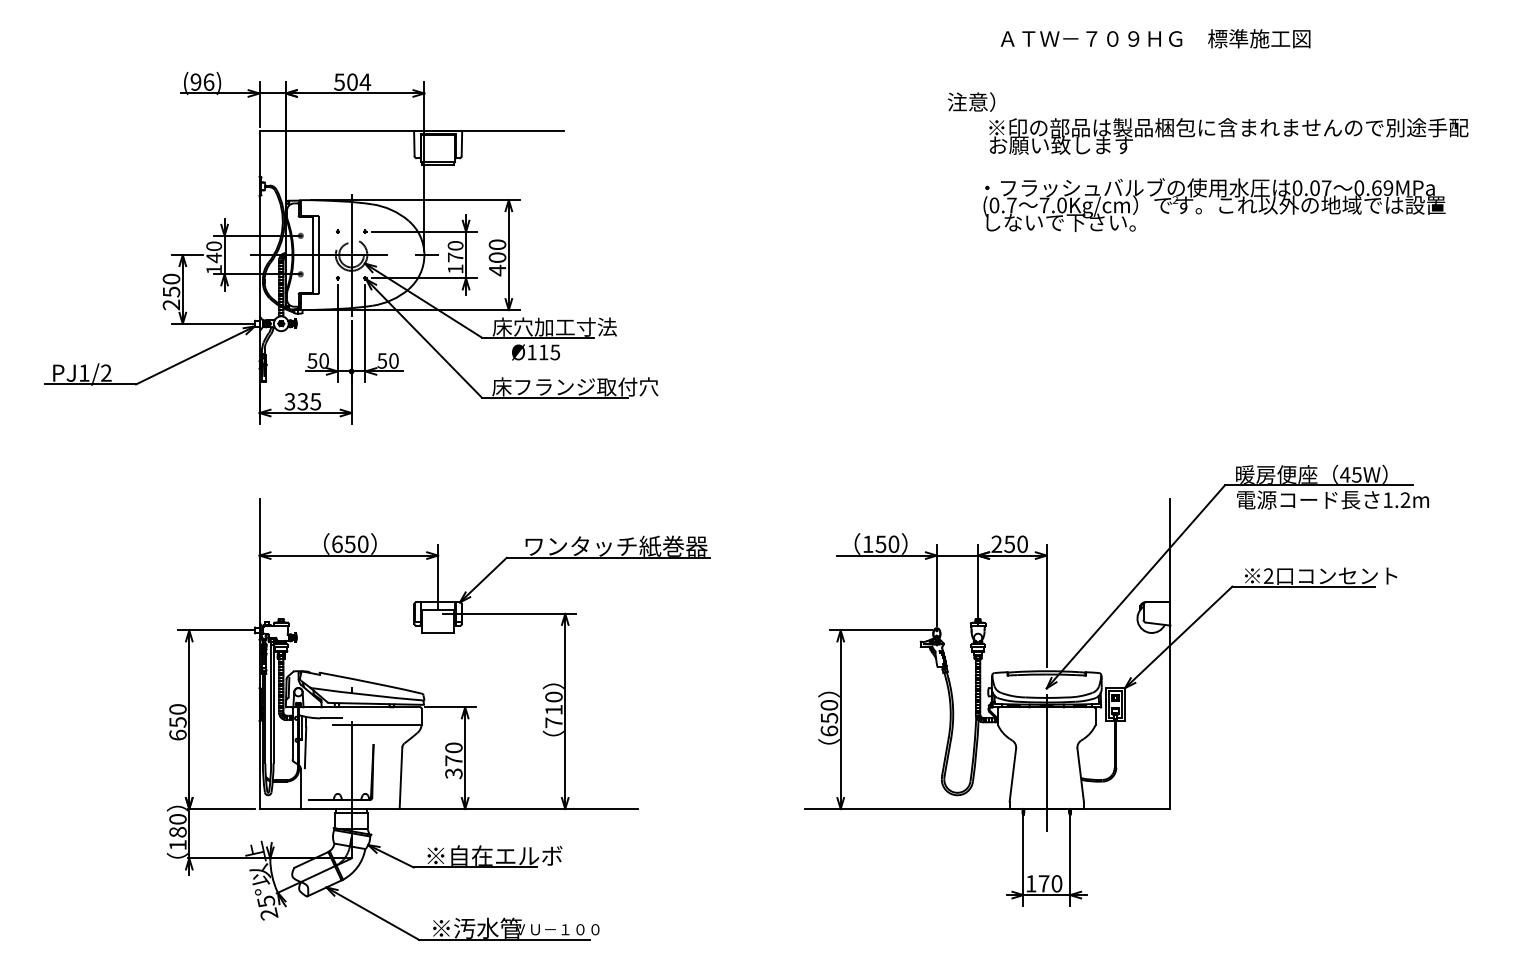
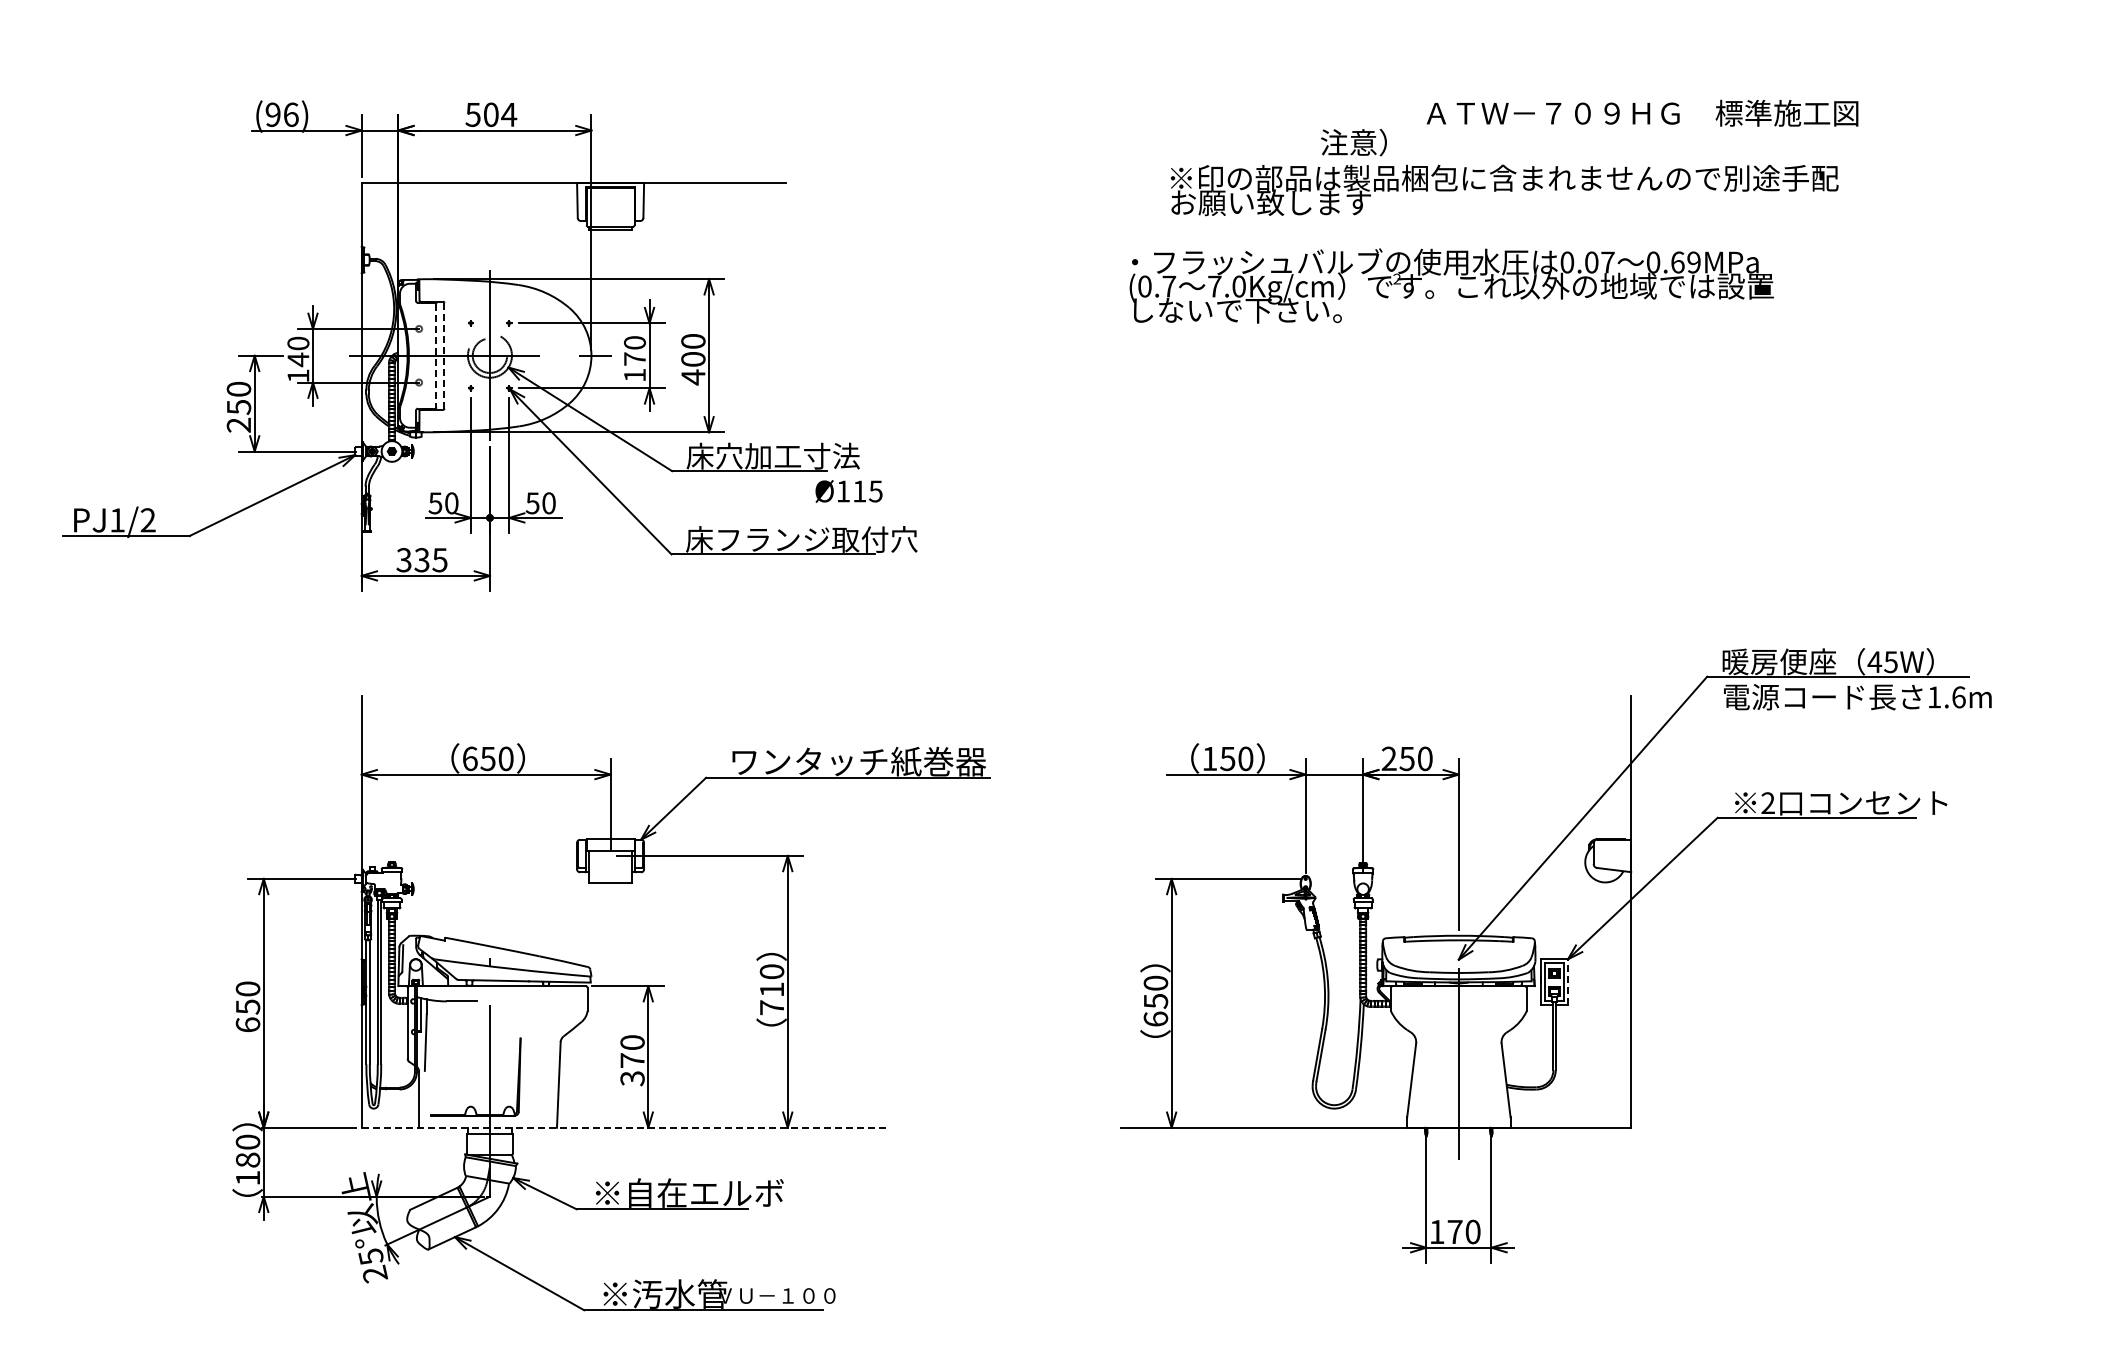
text: (1155, 38) -> (1642, 112), moved
text: (1228, 136) -> (1504, 190), moved
text: (1214, 204) -> (1451, 285), moved
line: (313, 254) -> (436, 355), solid -> dashed
line: (318, 254) -> (444, 355), solid -> dashed
text: (535, 352) -> (848, 491), moved
text: (1405, 500) -> (1958, 697), 1.2m -> 1.6m
line: (1125, 704) -> (1568, 982), solid -> dashed
line: (376, 724) -> (524, 1010), removed
line: (448, 808) -> (625, 1127), solid -> dashed

